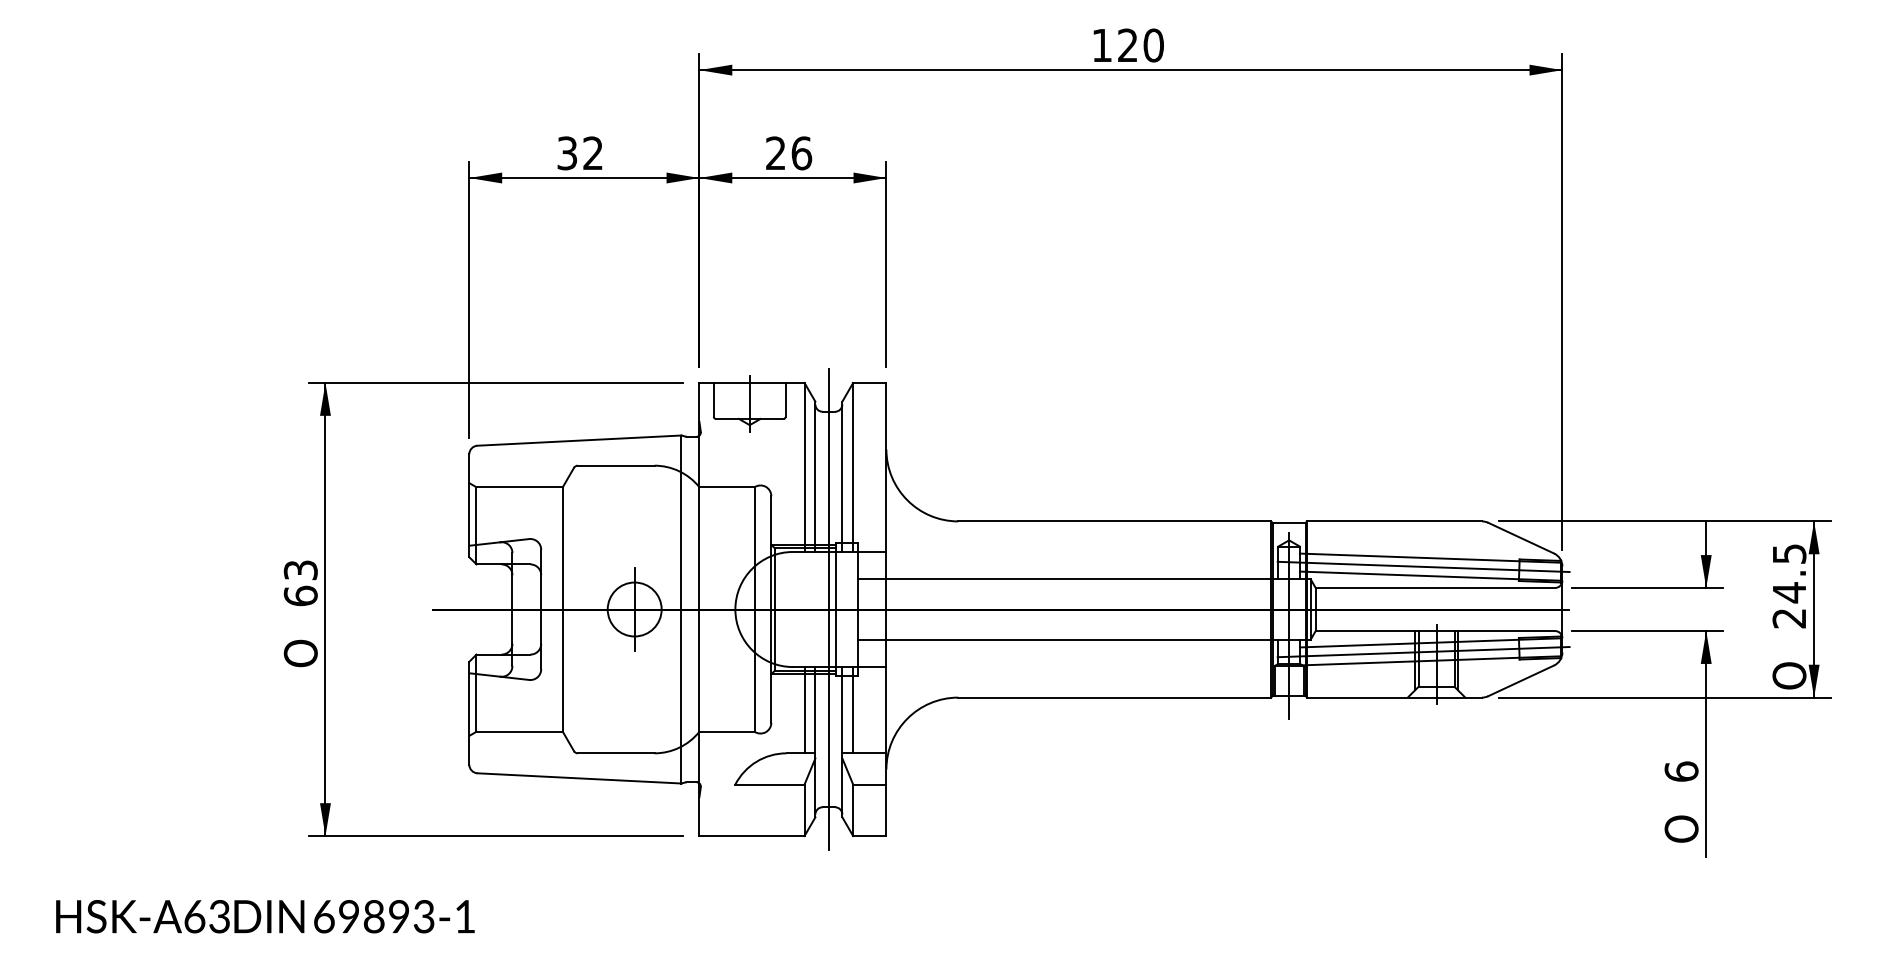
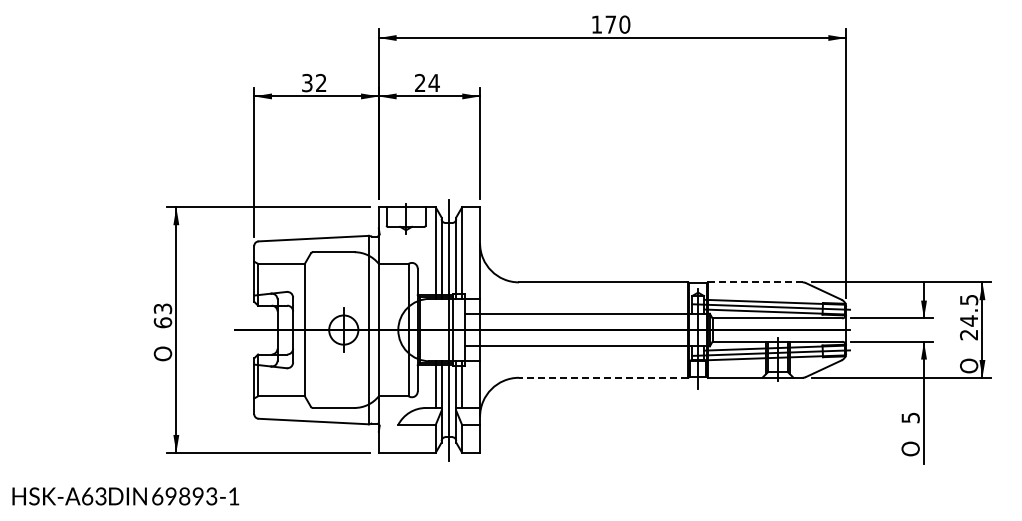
text: (1127, 45) -> (610, 24), 120 -> 170
text: (800, 152) -> (433, 82), 26 -> 24
line: (1393, 521) -> (754, 282), solid -> dashed
line: (1114, 697) -> (603, 377), solid -> dashed
text: (1681, 770) -> (910, 417), 6 -> 5
text: (264, 916) -> (125, 496), moved

